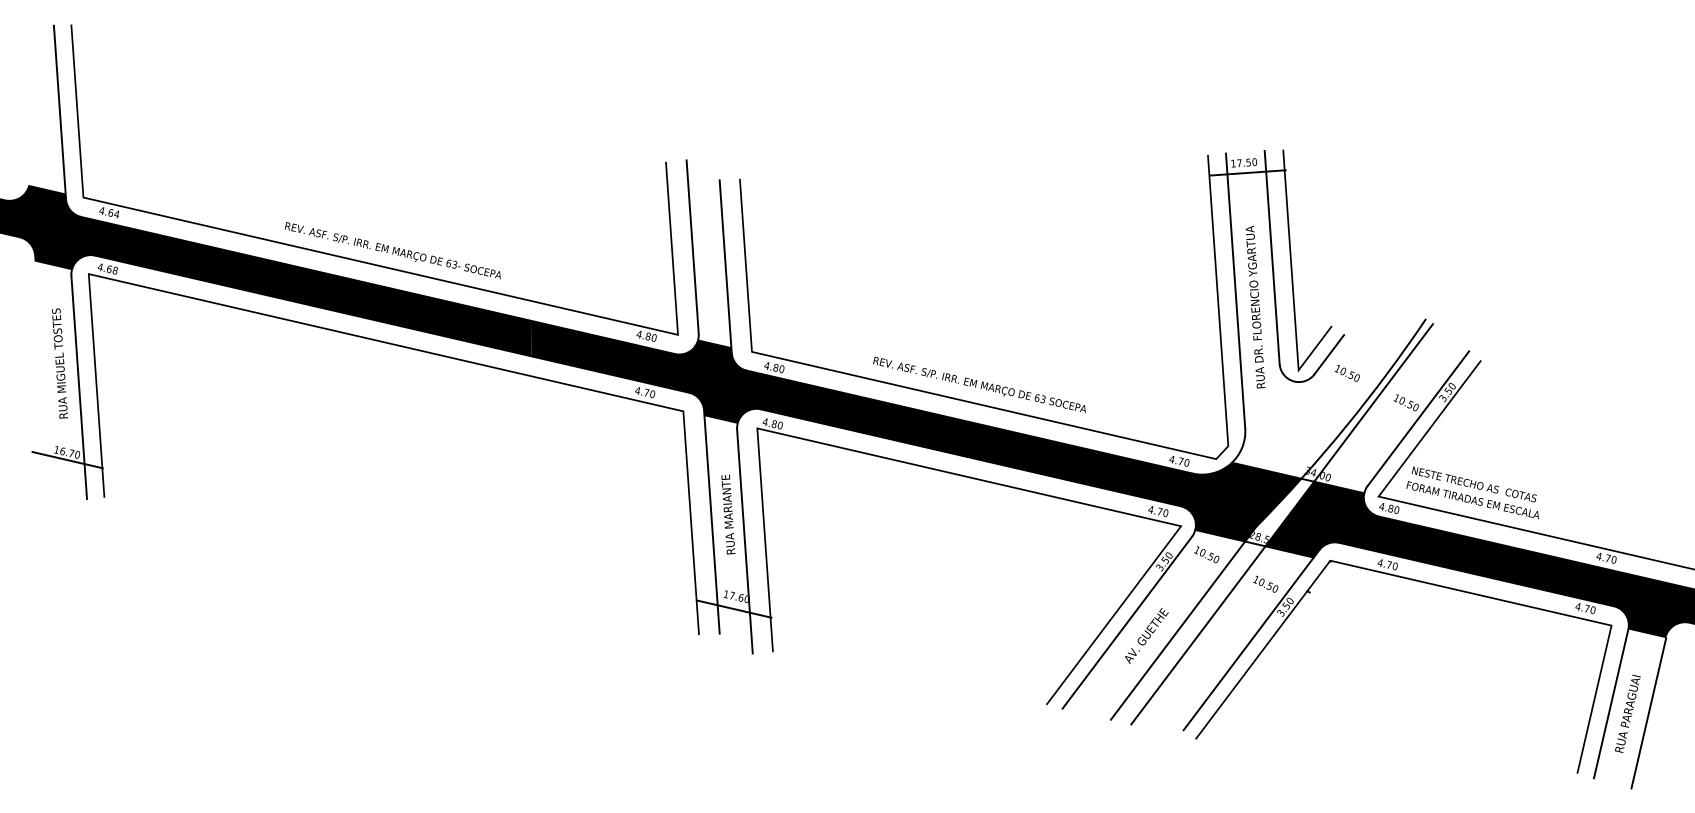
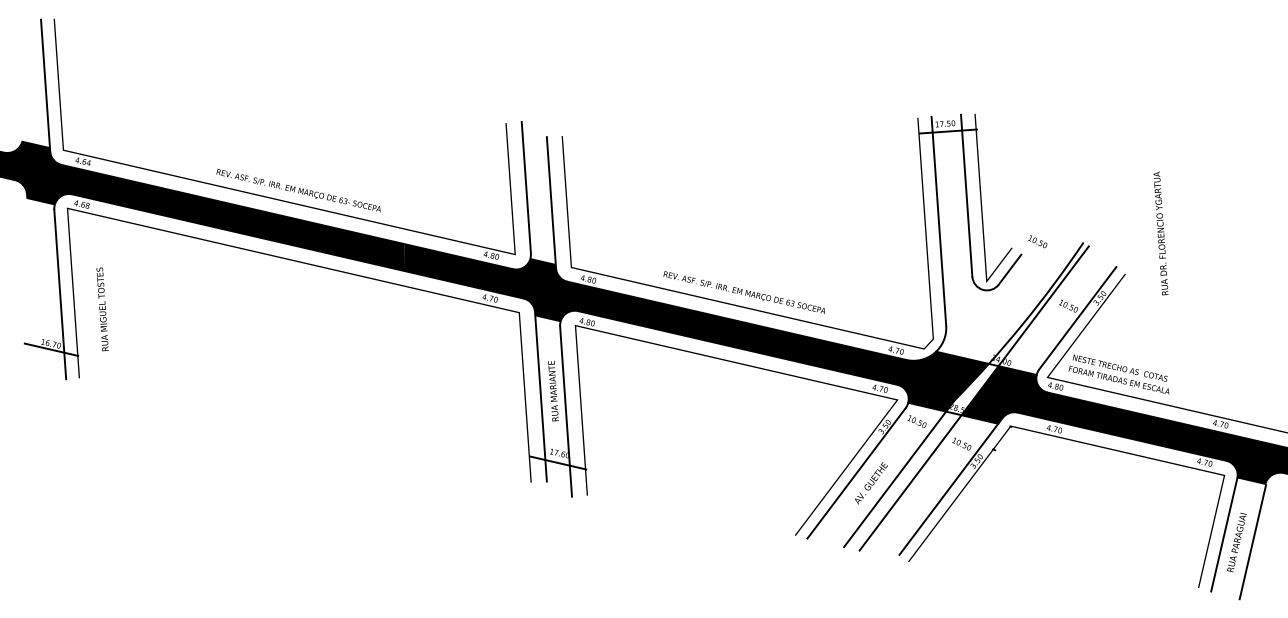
text: (1254, 307) -> (1160, 233), moved
text: (59, 363) -> (102, 309), moved
text: (1346, 372) -> (1037, 241), moved

